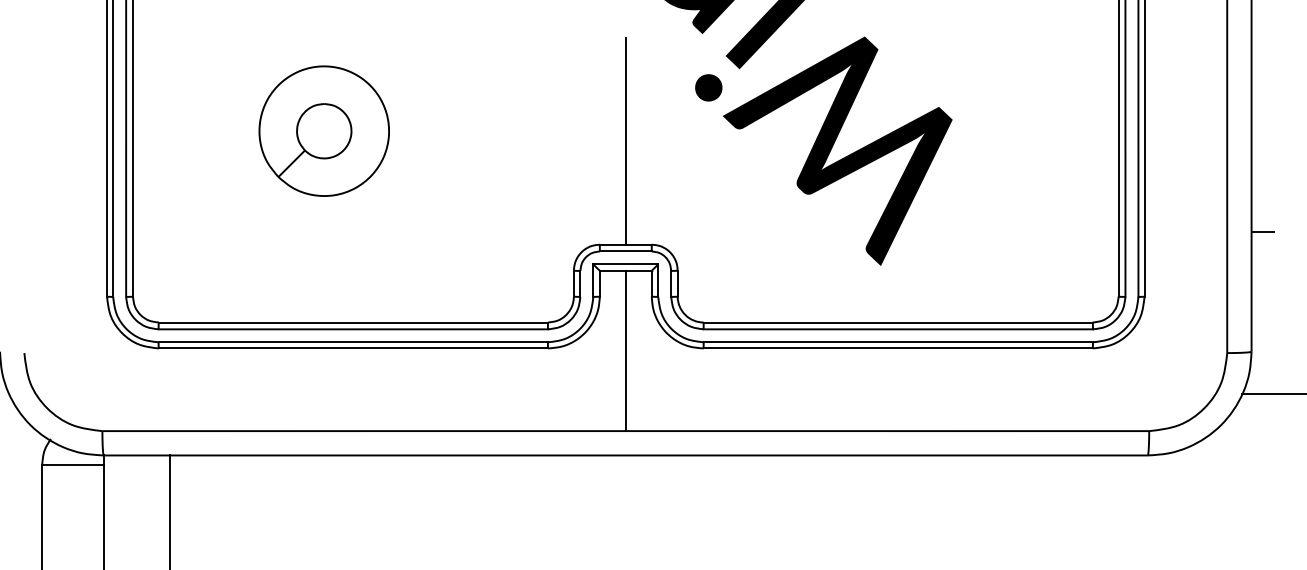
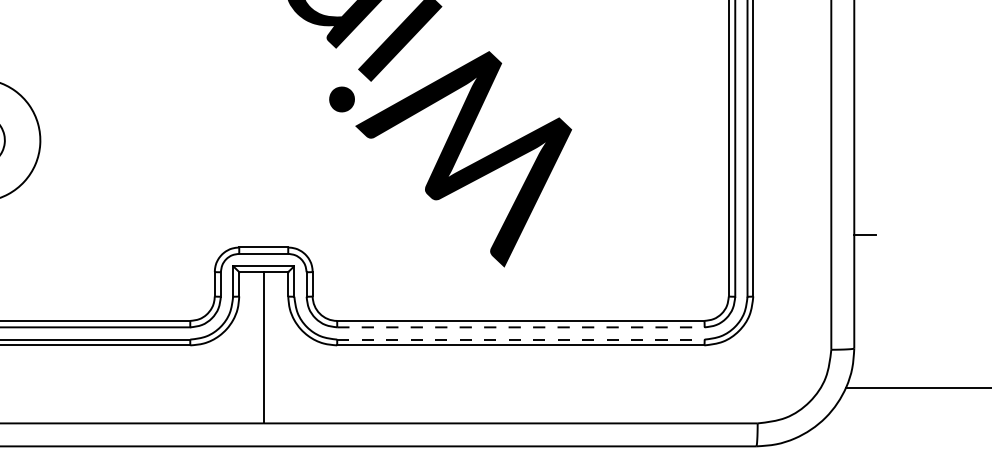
line: (625, 140) -> (263, 149), removed
line: (898, 329) -> (521, 327), solid -> dashed
line: (898, 342) -> (521, 339), solid -> dashed

